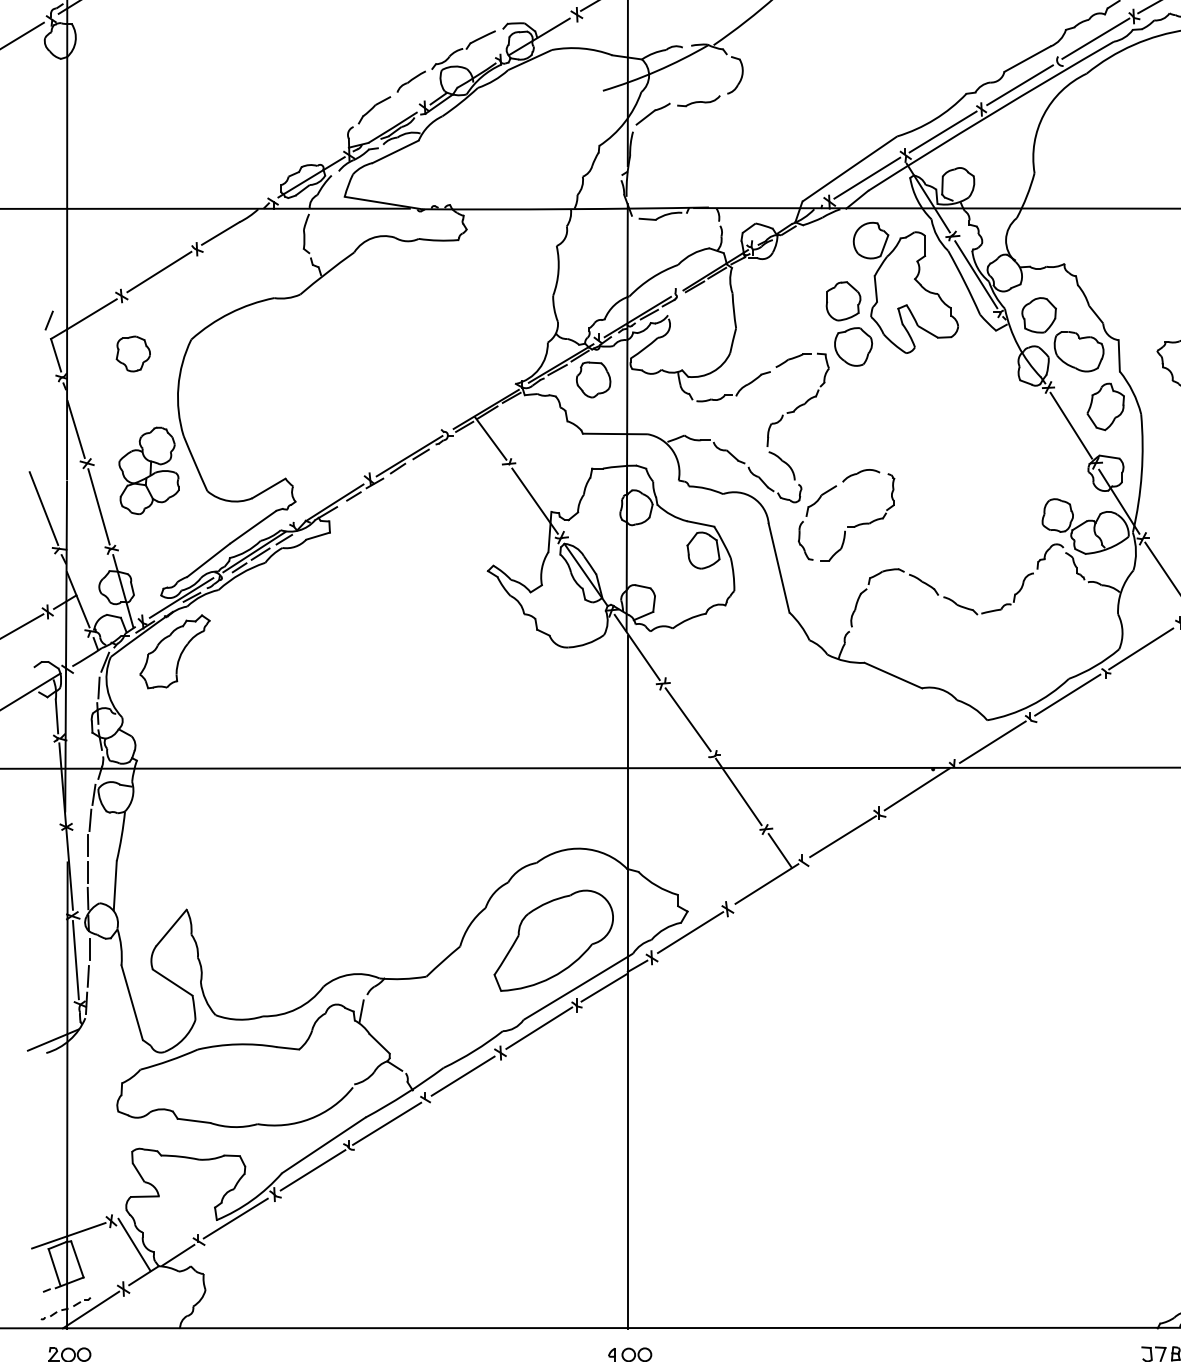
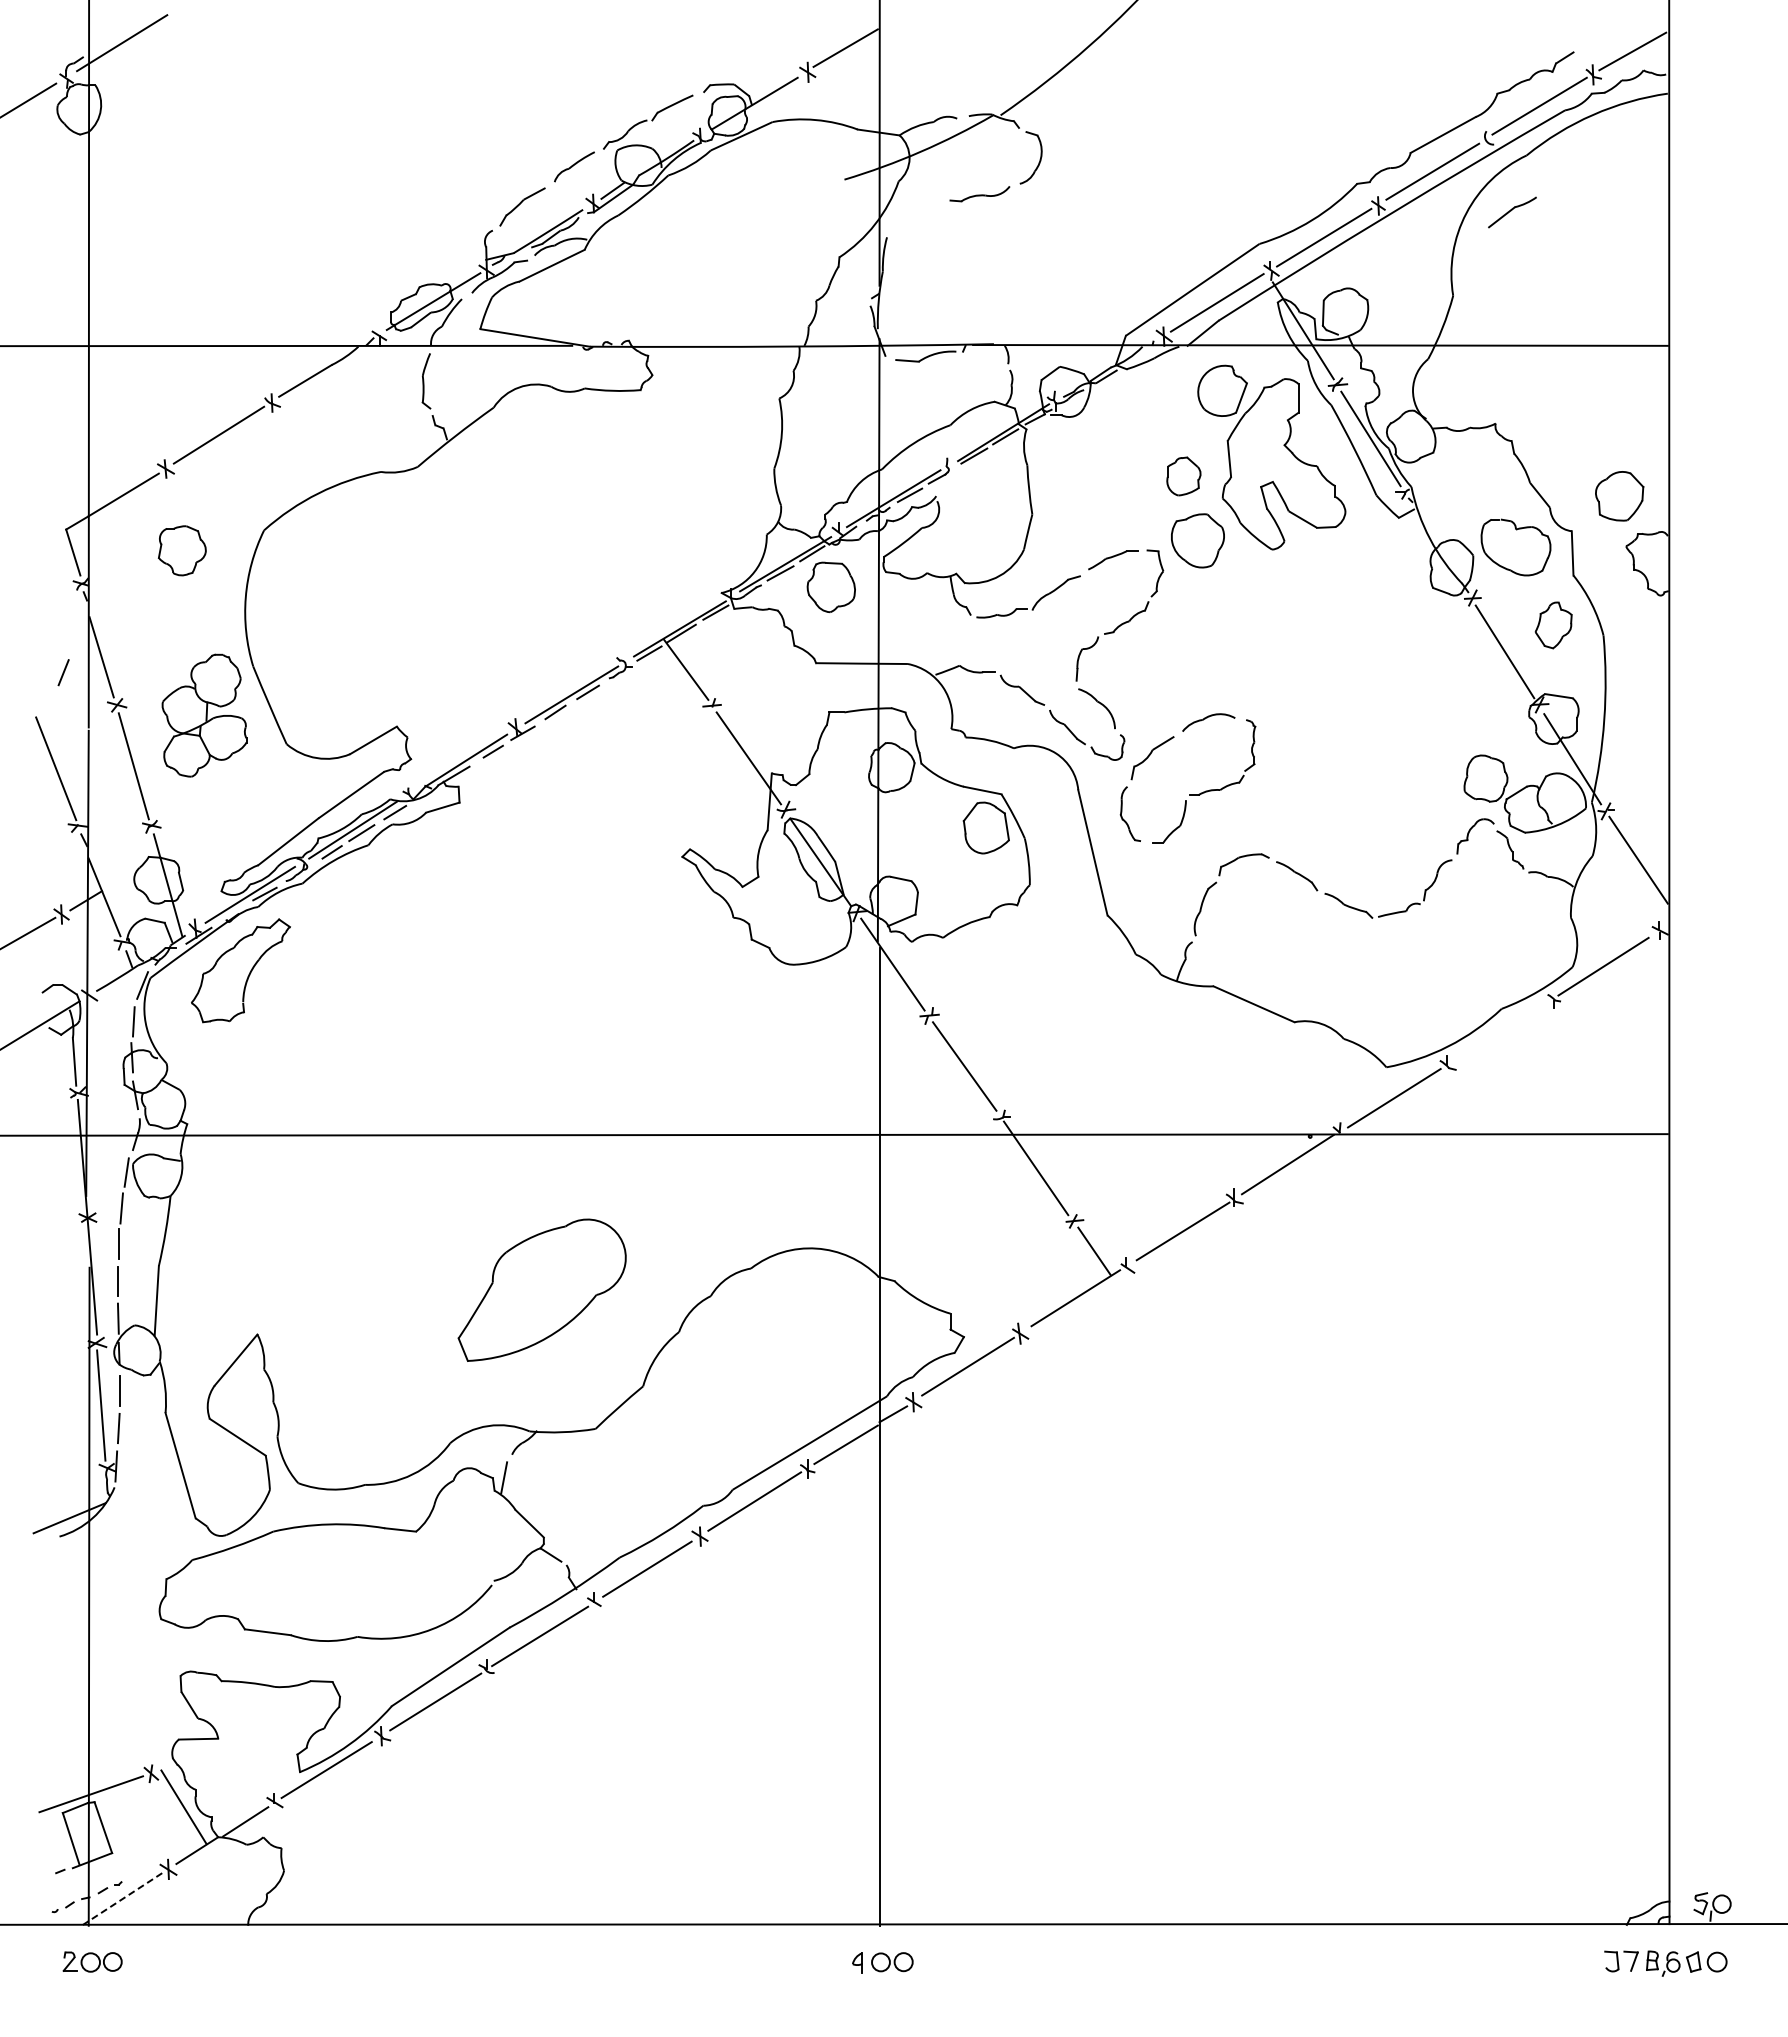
part: (653, 114) -> (1512, 212), moved
part: (843, 301) -> (1183, 476), size x0.7
part: (1039, 315) -> (1619, 496), moved
line: (49, 320) -> (63, 672), moved
part: (1105, 406) -> (1553, 625), size x0.7
line: (1067, 694) -> (1499, 1031), removed
part: (553, 940) -> (541, 1289), moved
line: (90, 1310) -> (122, 1899), solid -> dashed

